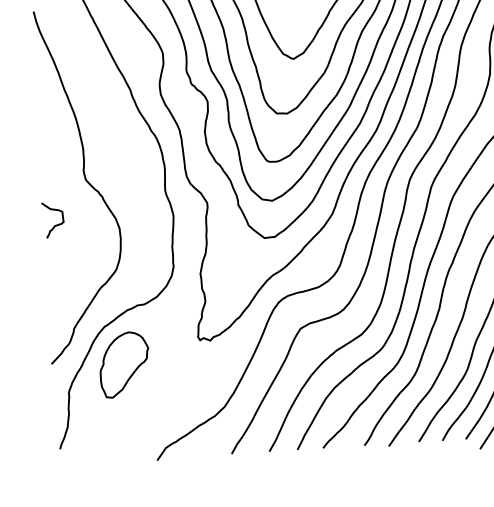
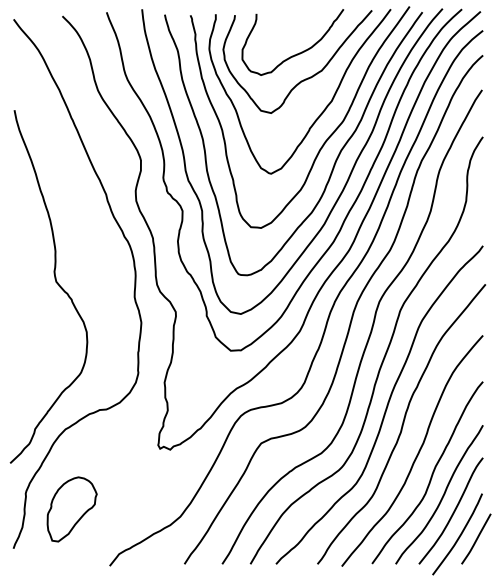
curve: (54, 224) -> (22, 324), removed
part: (123, 364) -> (71, 509), moved

